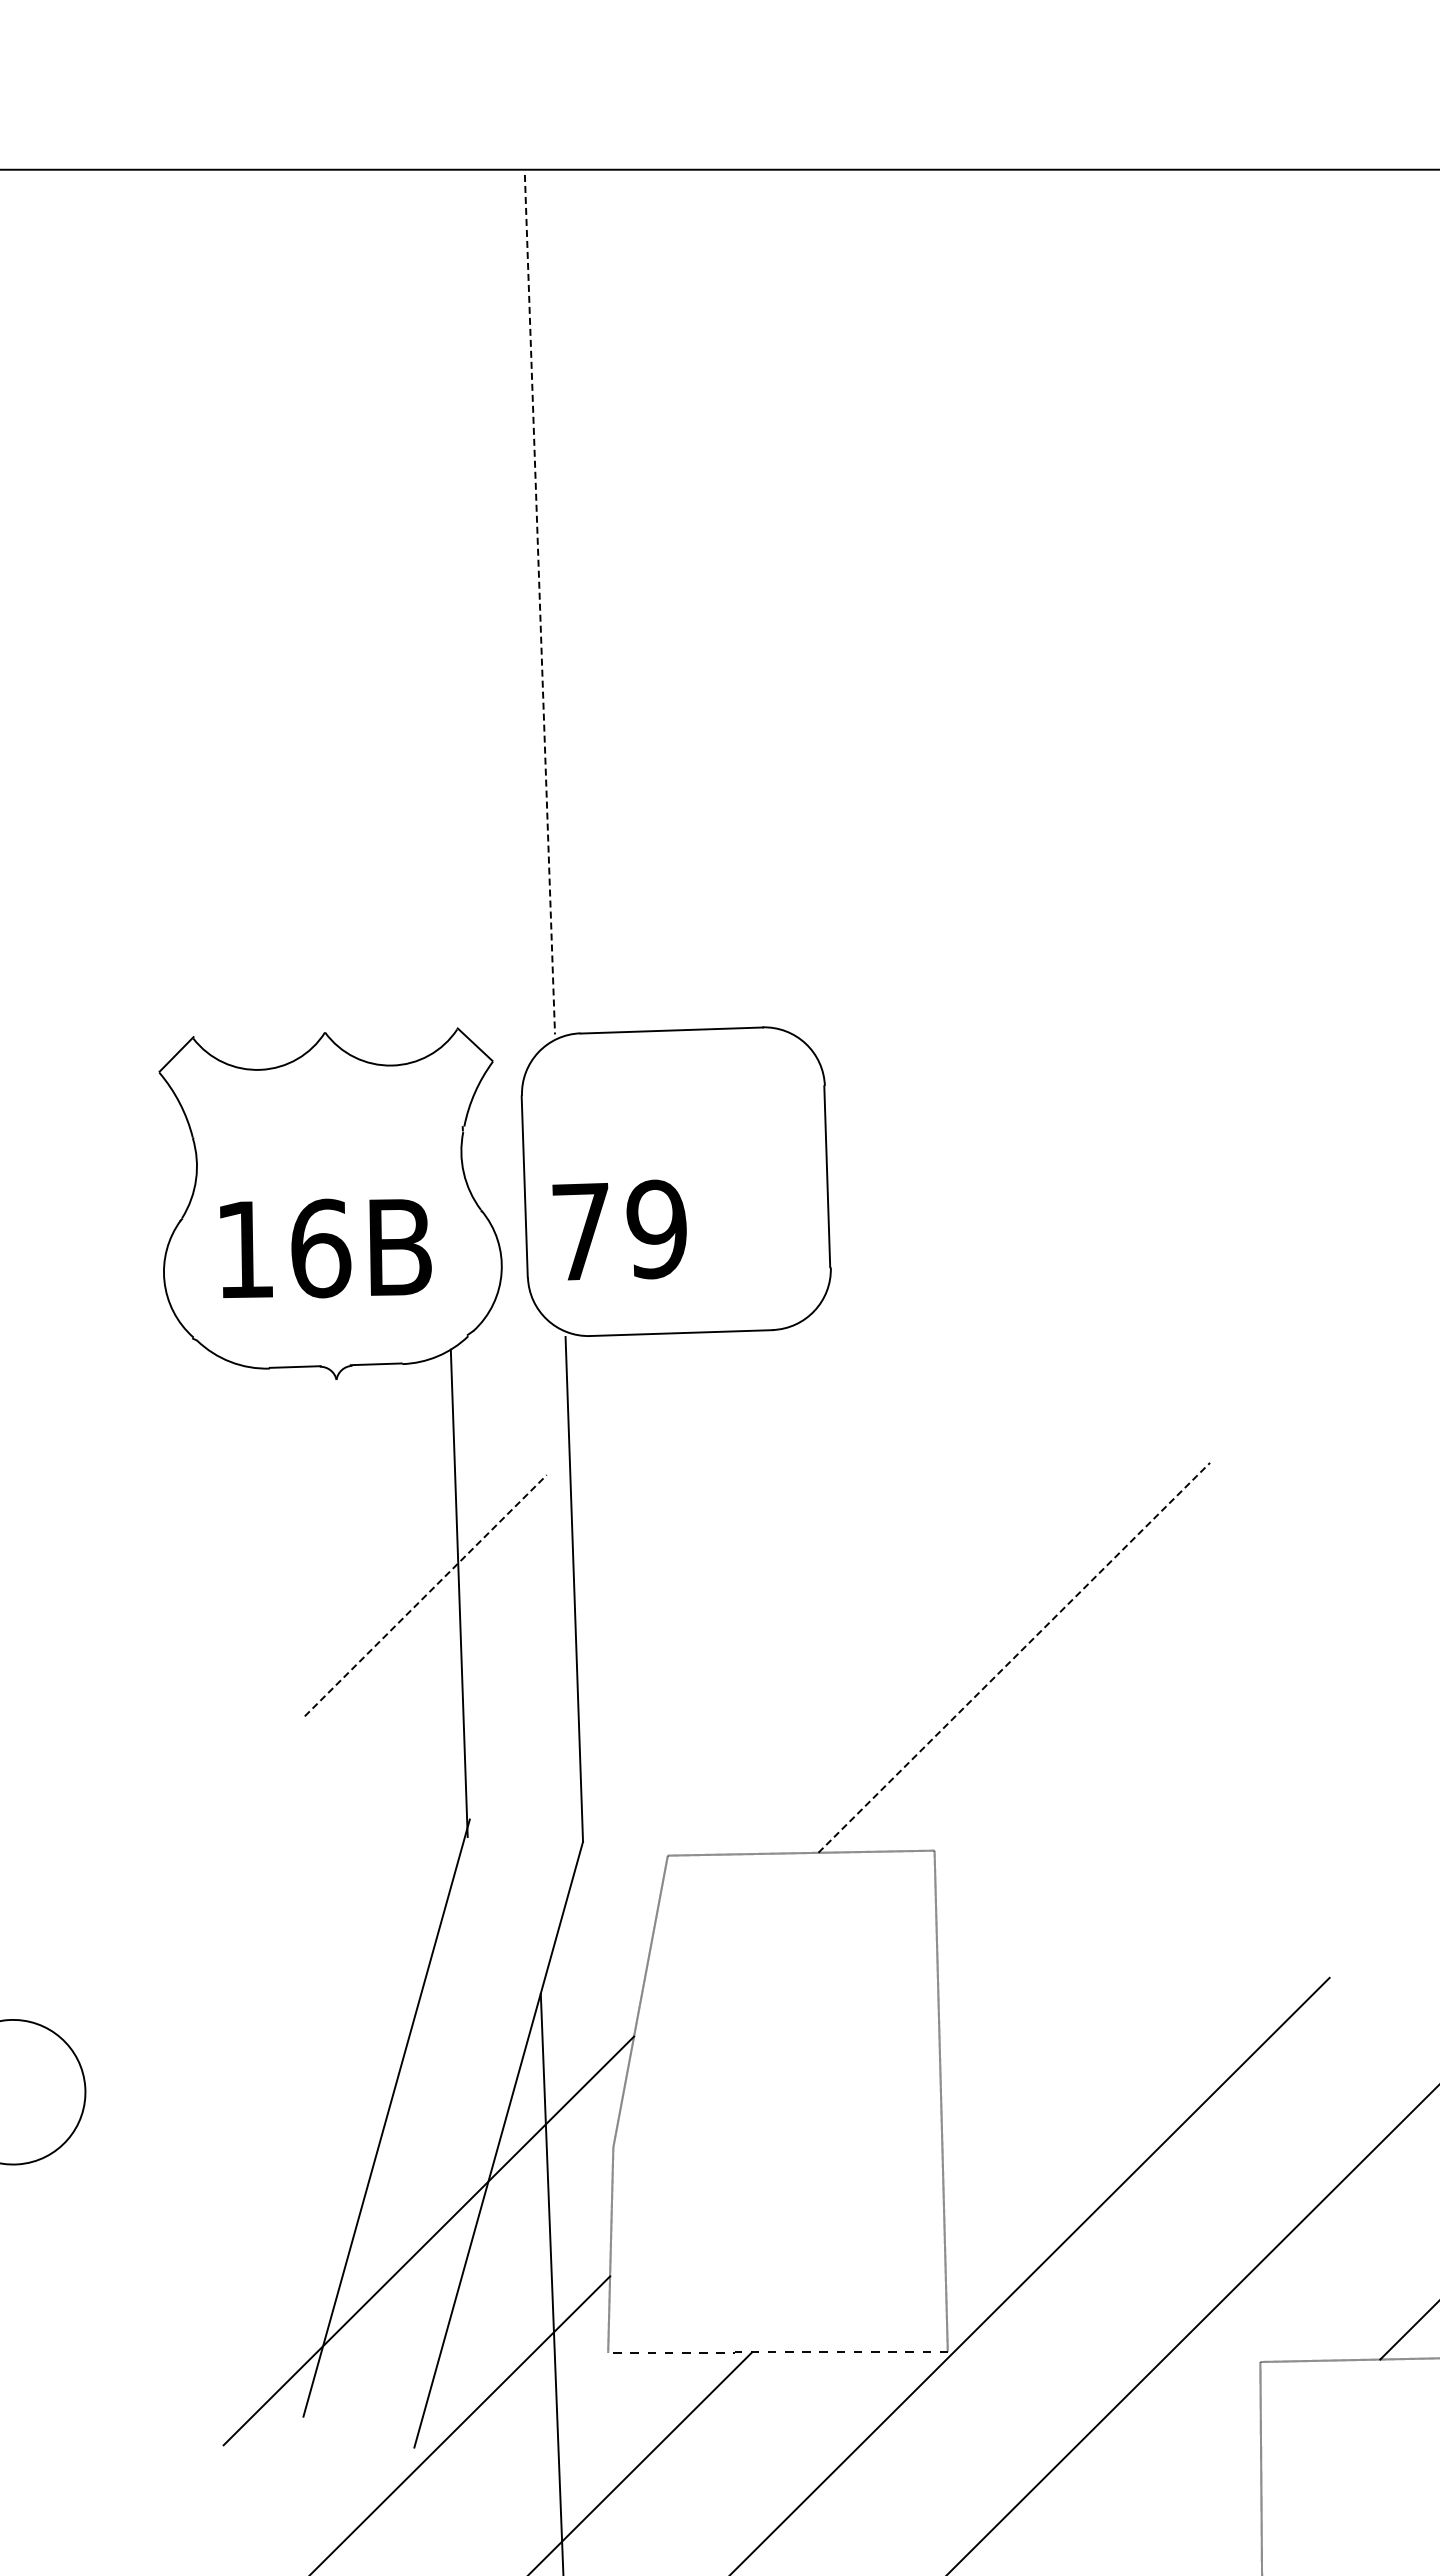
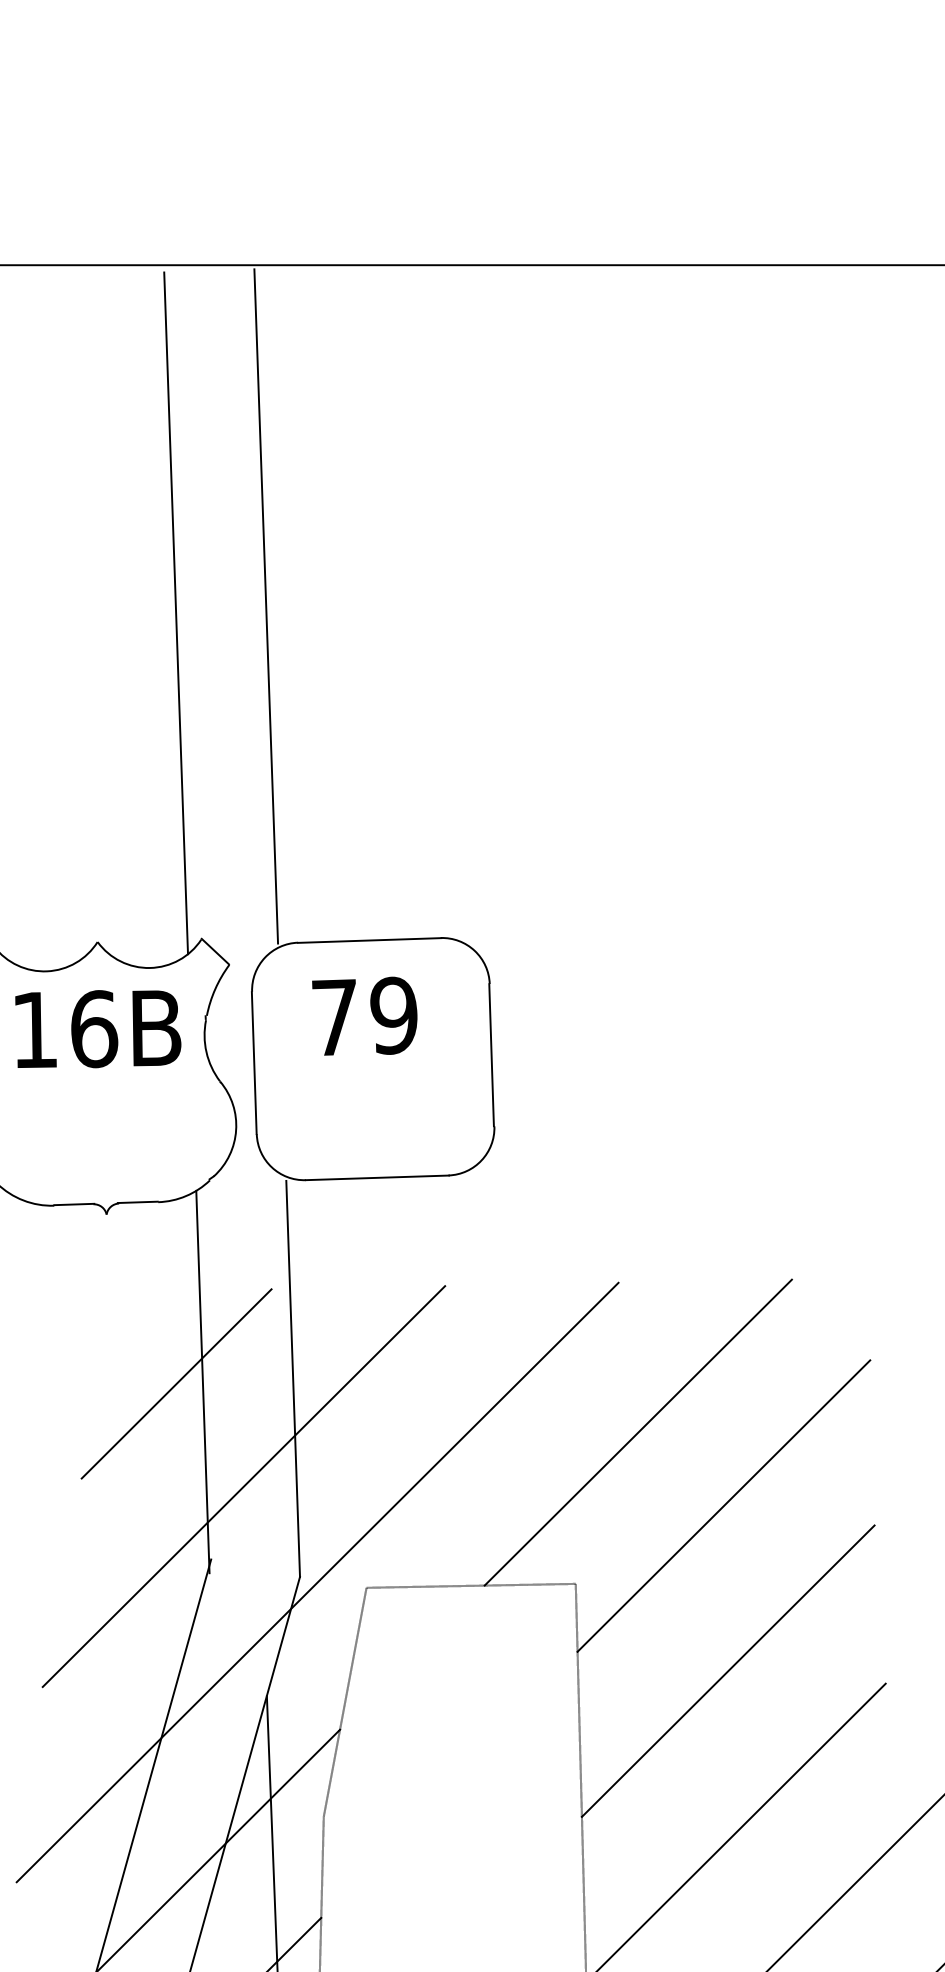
line: (539, 604) -> (265, 606), dashed -> solid
line: (424, 613) -> (175, 613), added
text: (619, 1229) -> (364, 1015), moved
text: (325, 1248) -> (97, 1029), moved
line: (425, 1595) -> (176, 1383), dashed -> solid
line: (1014, 1657) -> (638, 1432), dashed -> solid
line: (511, 1726) -> (243, 1486), added
line: (1122, 1751) -> (723, 1506), added
line: (605, 1848) -> (317, 1582), added
line: (1128, 1961) -> (727, 1670), added

